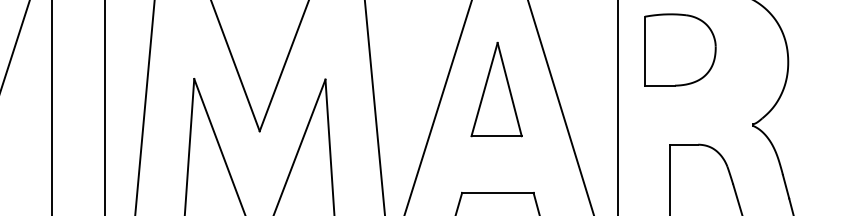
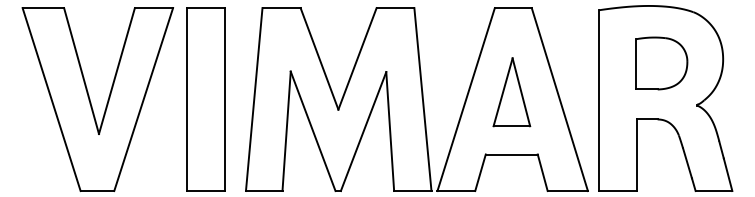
part: (680, 50) -> (661, 63), moved
part: (496, 89) -> (511, 92), moved

